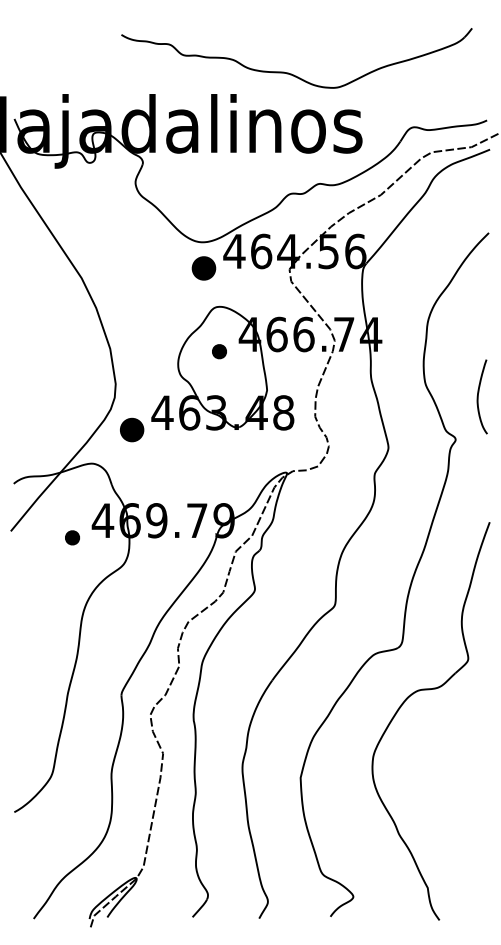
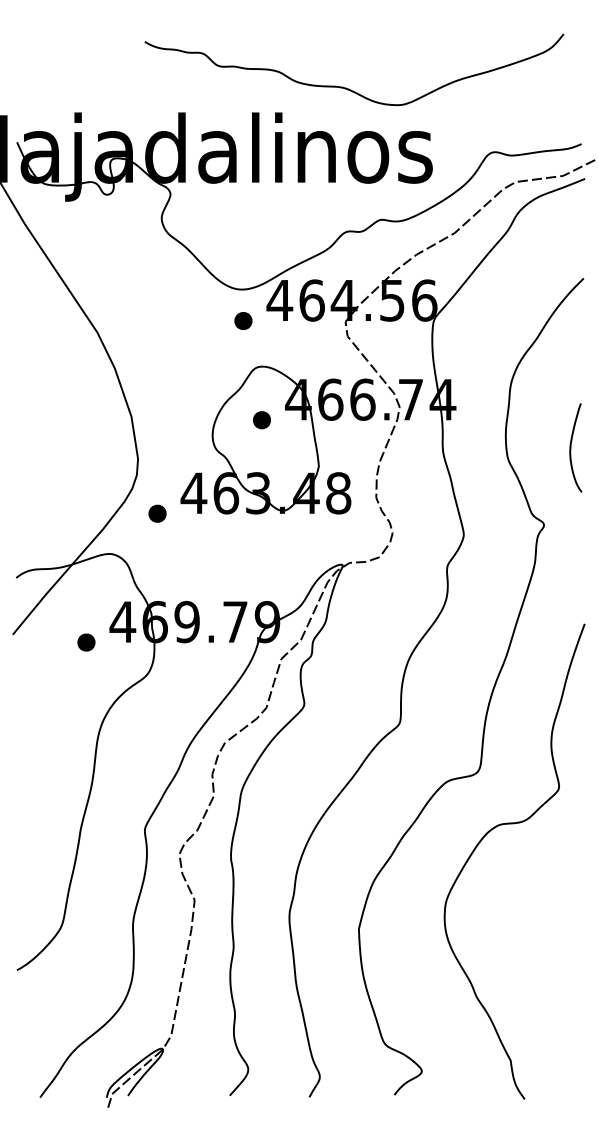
part: (203, 268) -> (242, 320), size x0.62
curve: (478, 396) -> (571, 447), moved
part: (131, 429) -> (156, 513), size x0.62

